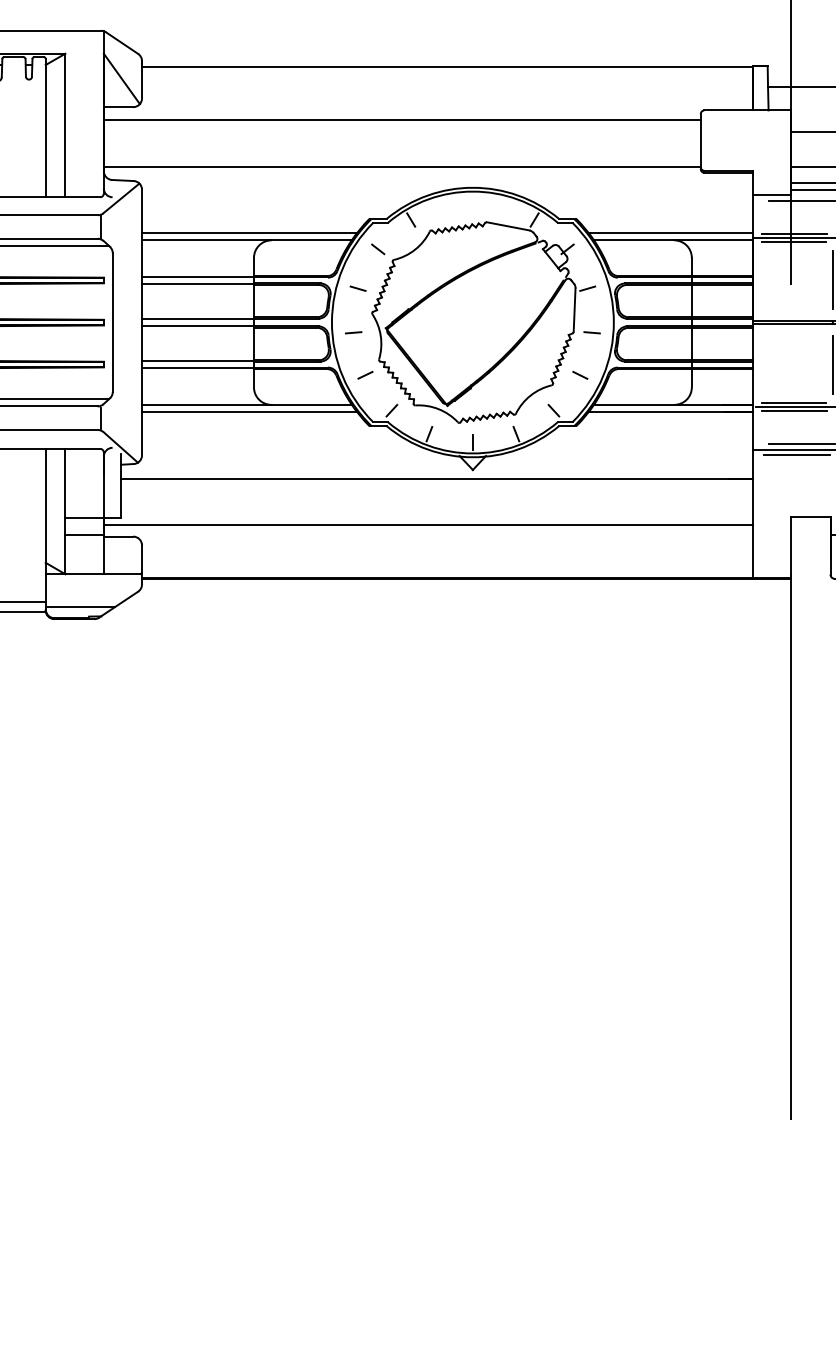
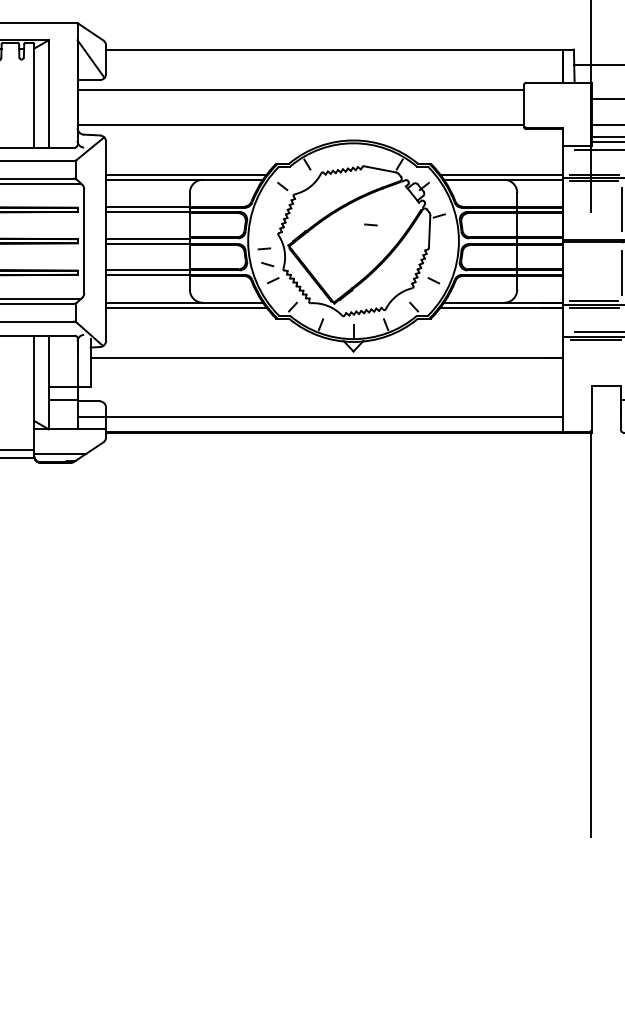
line: (357, 288) -> (267, 264), moved
line: (591, 332) -> (370, 224), moved
line: (428, 525) -> (320, 417), moved

